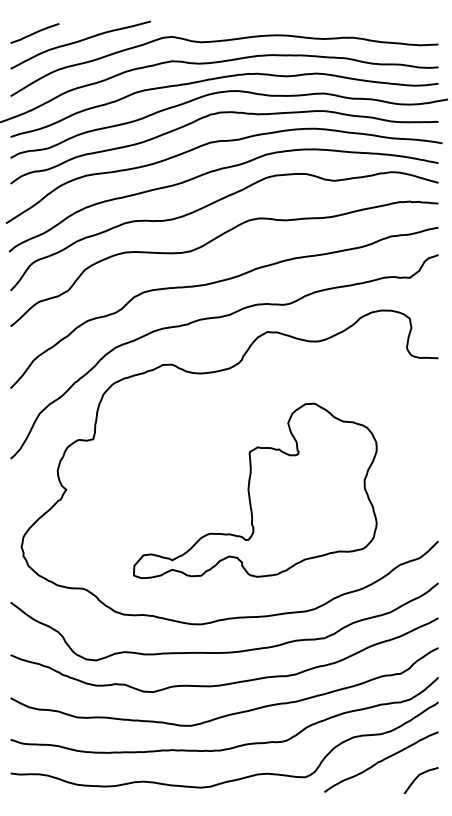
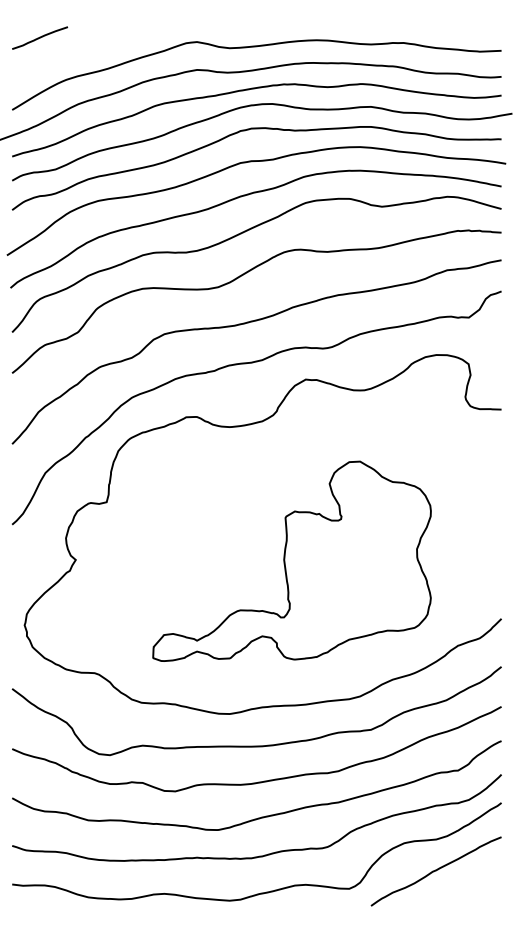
curve: (79, 42) -> (90, 48), removed
curve: (418, 777) -> (478, 889), removed

